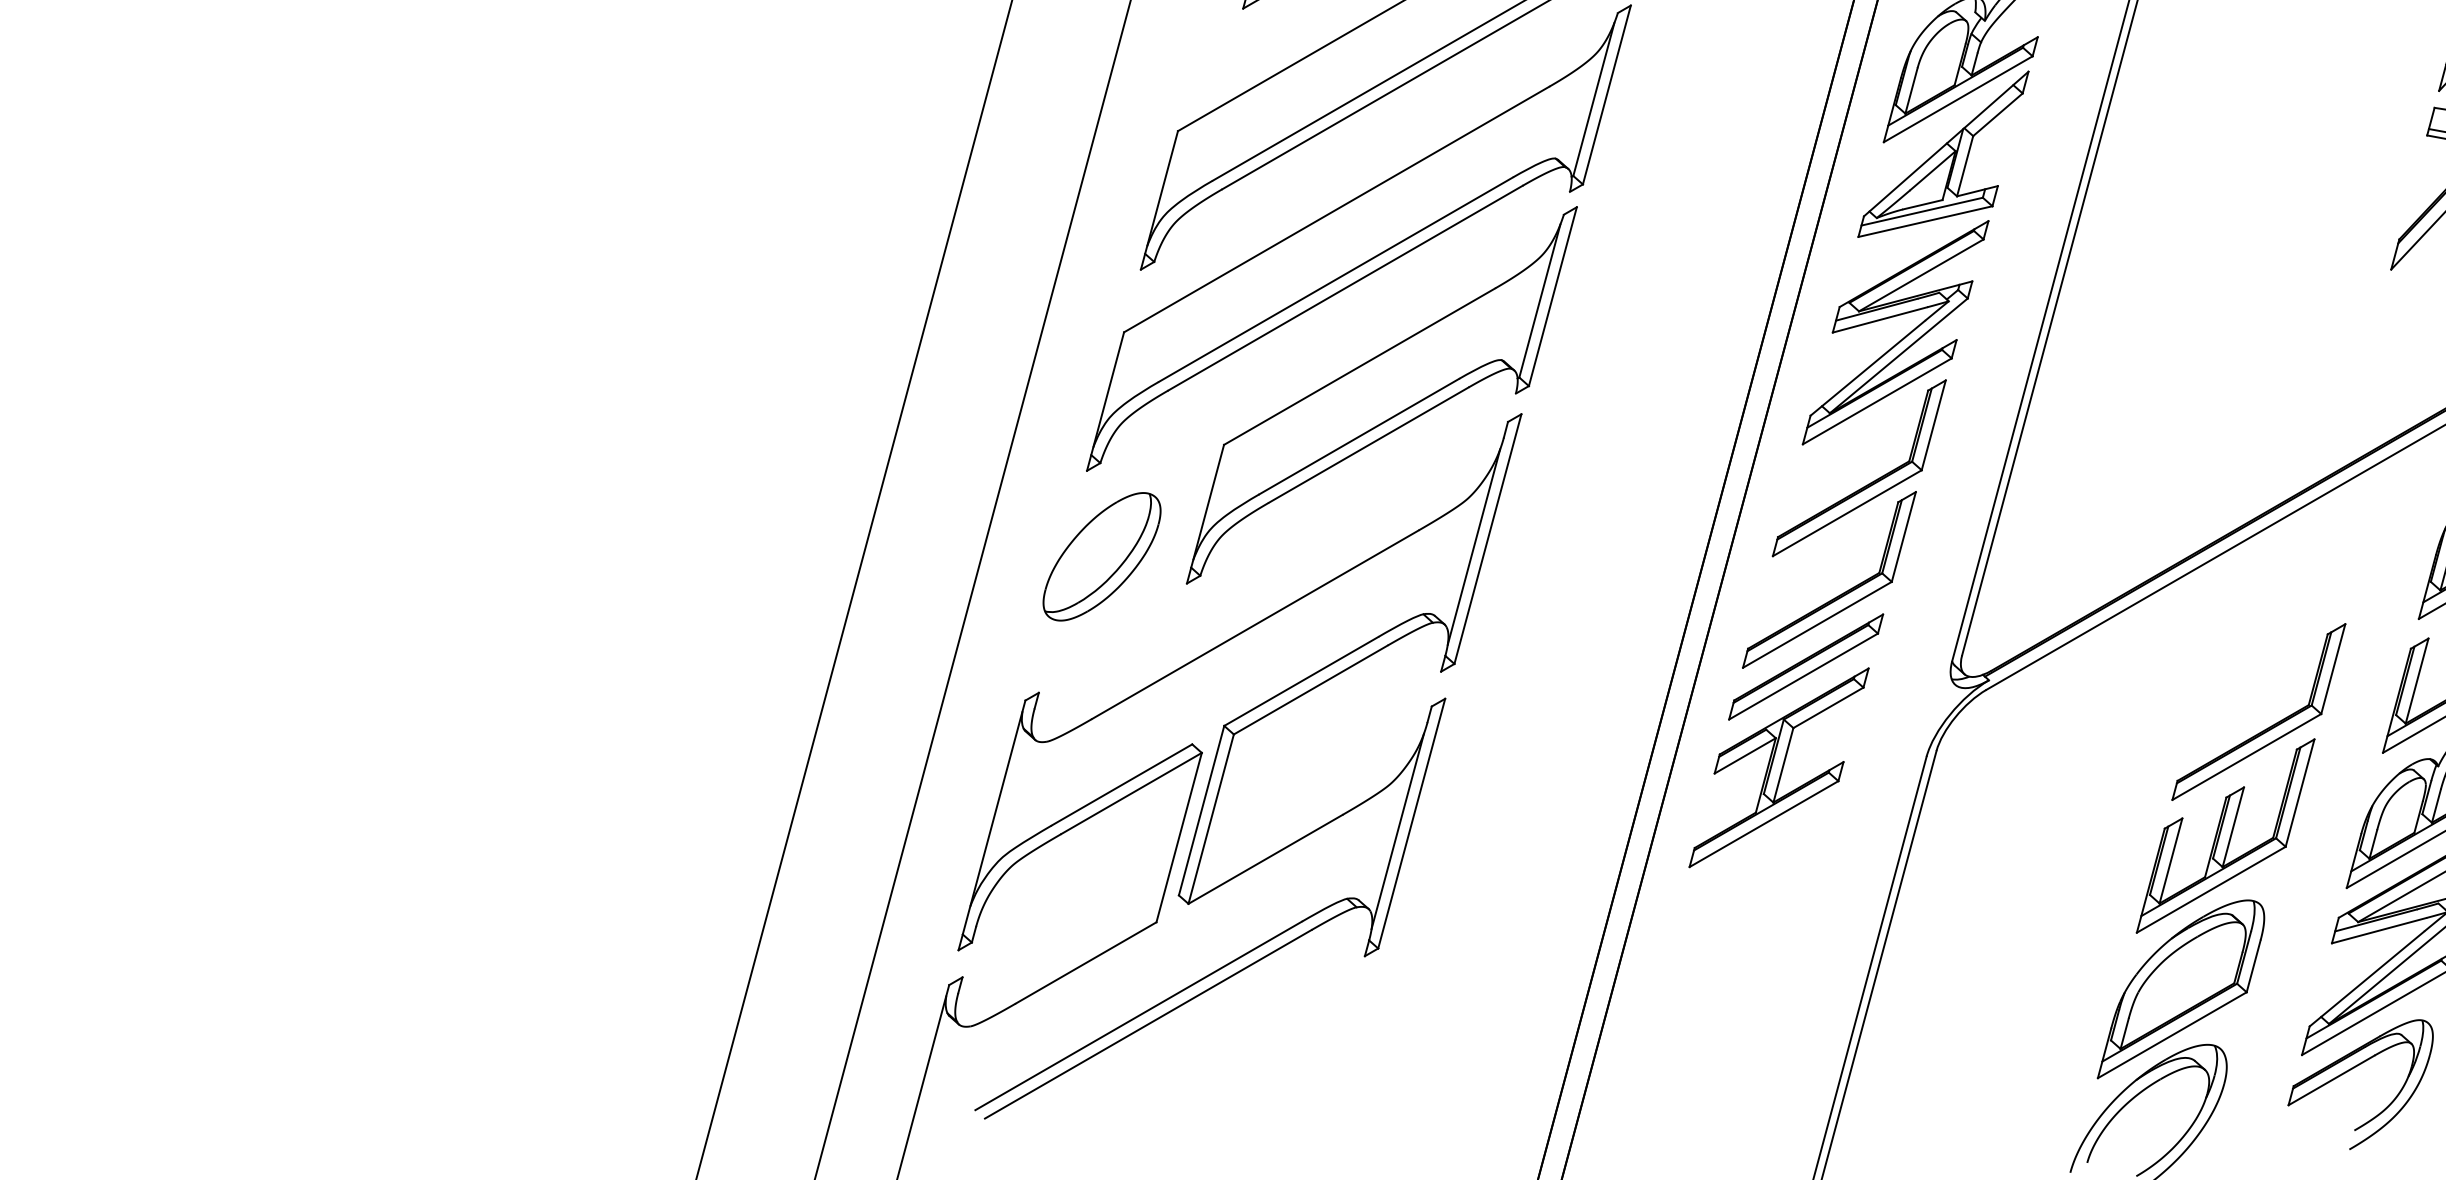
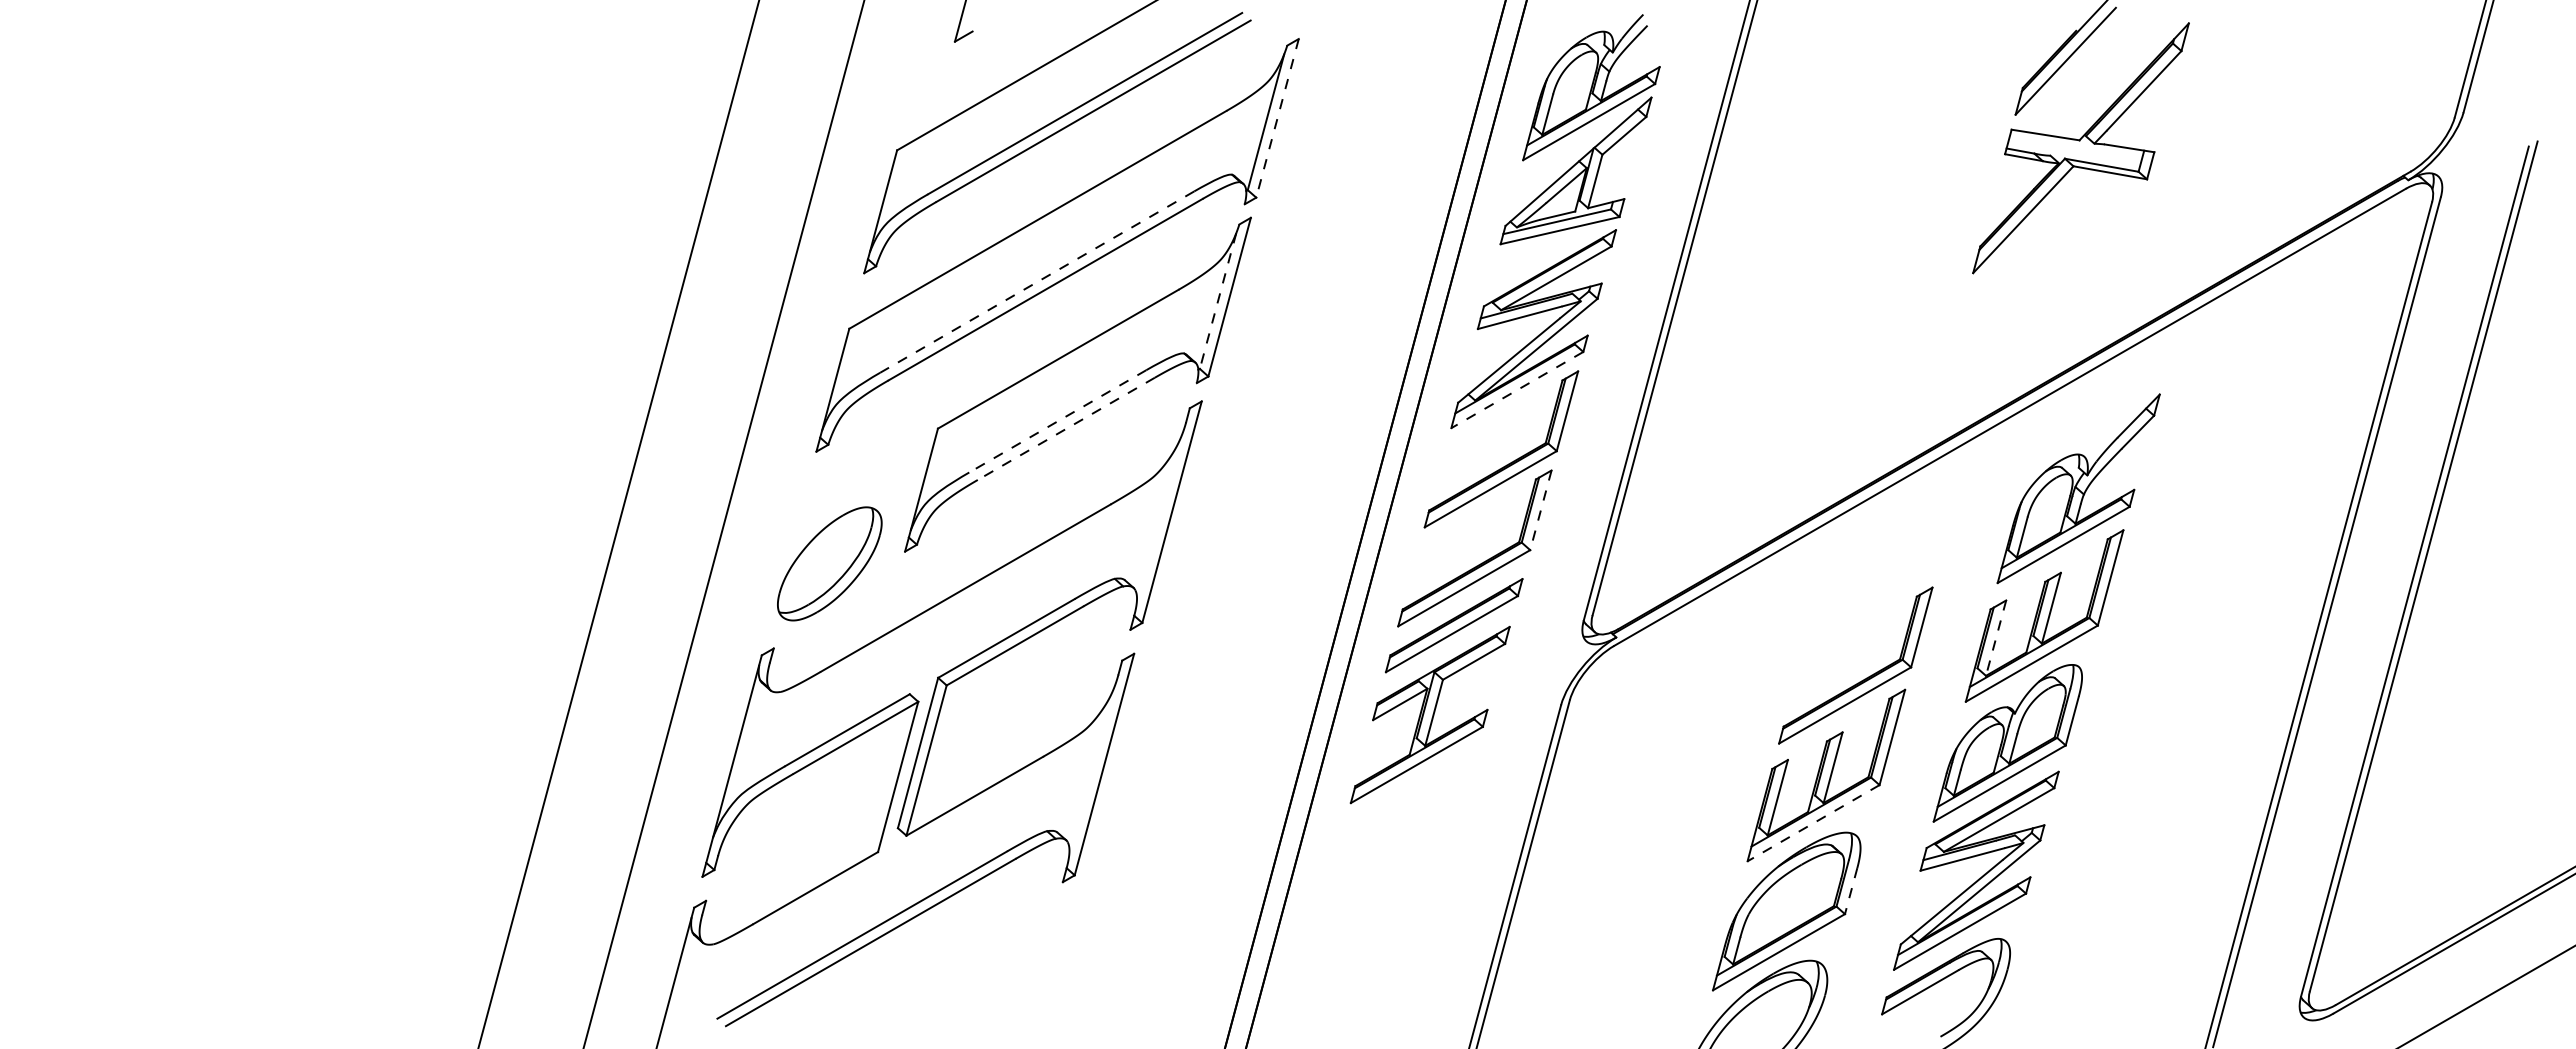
line: (1606, 95) -> (1277, 118), solid -> dashed
line: (1335, 280) -> (1036, 282), solid -> dashed
line: (1539, 301) -> (1217, 301), solid -> dashed
line: (1876, 401) -> (1516, 390), solid -> dashed
line: (1358, 436) -> (1057, 421), solid -> dashed
line: (1367, 445) -> (1065, 429), solid -> dashed
line: (1903, 537) -> (1540, 510), solid -> dashed
line: (1473, 546) -> (1159, 518), removed
part: (1101, 556) -> (829, 563), moved
line: (2416, 681) -> (1995, 638), solid -> dashed
line: (1397, 831) -> (1091, 771), removed
line: (2211, 890) -> (1813, 823), solid -> dashed
line: (2254, 966) -> (1851, 891), solid -> dashed

